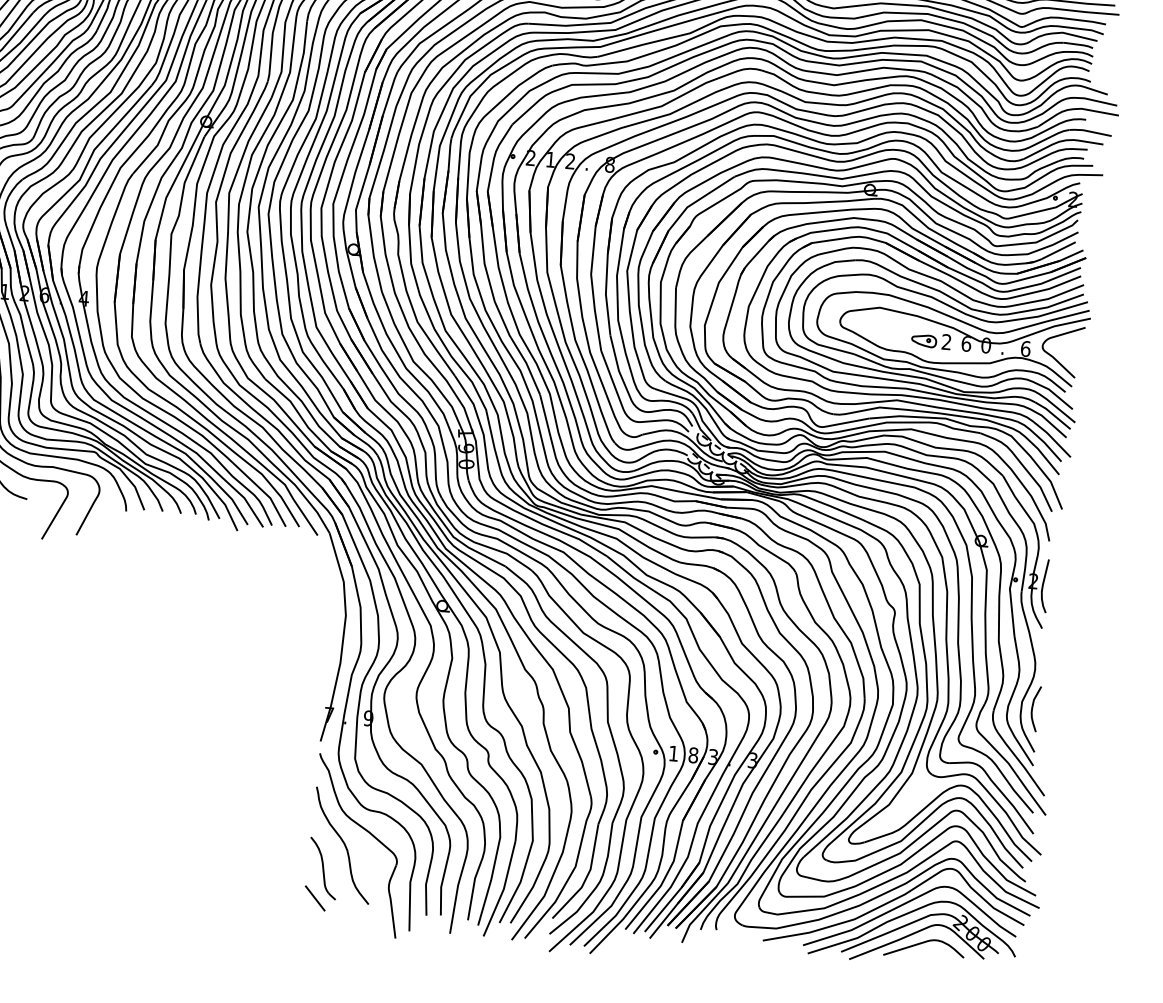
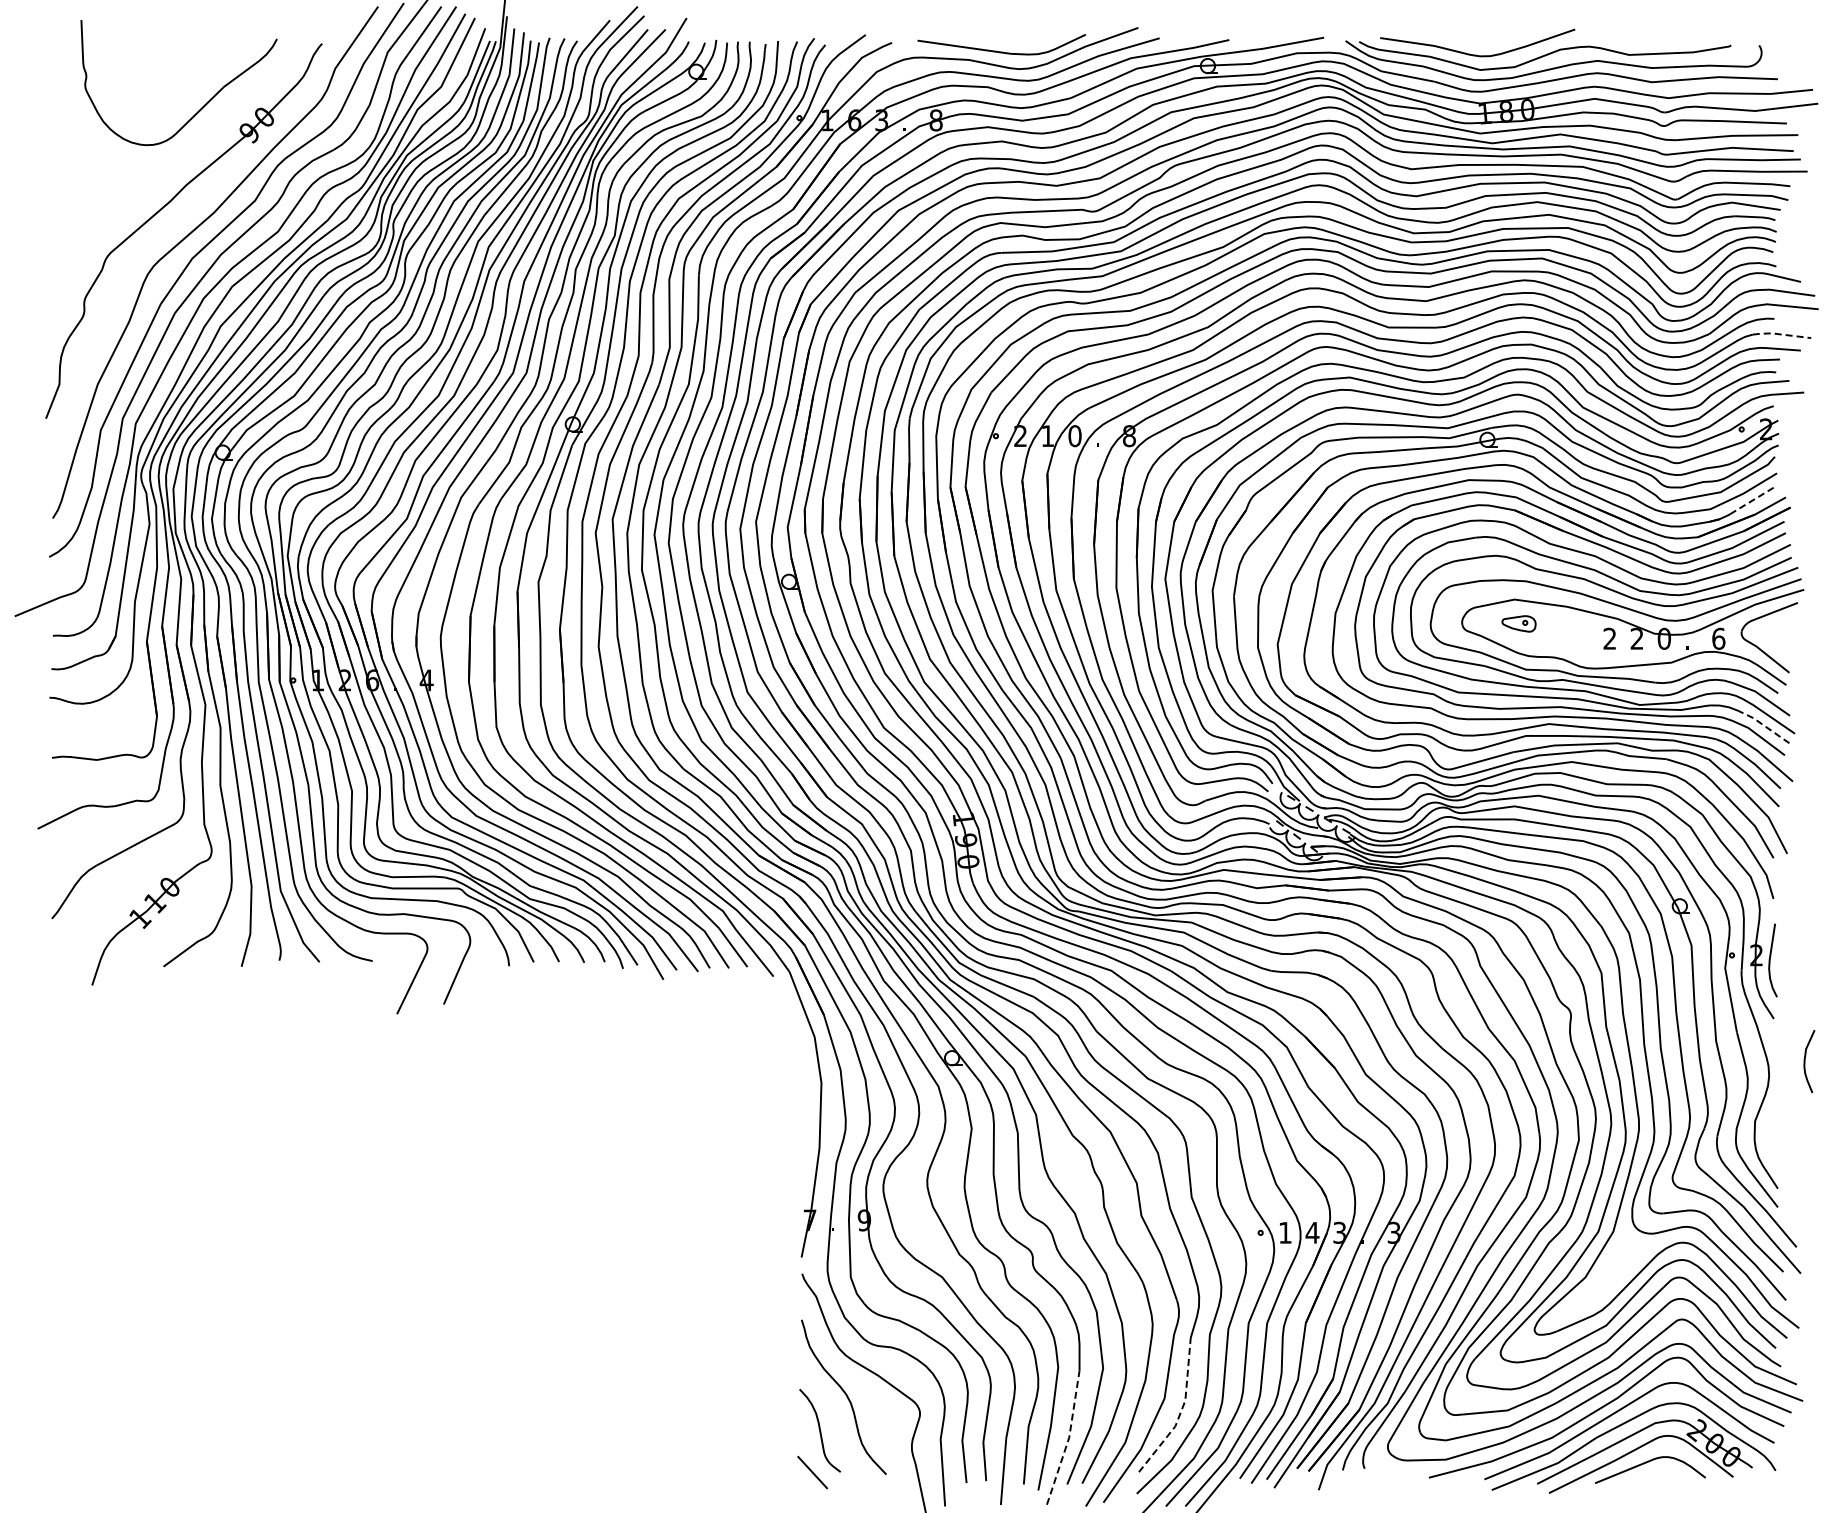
line: (1089, 131) -> (1780, 334), solid -> dashed
text: (570, 161) -> (1074, 436), 2 -> 0
line: (1058, 250) -> (1752, 500), solid -> dashed
part: (923, 340) -> (1518, 623), moved
text: (965, 343) -> (1636, 638), 6 -> 2
line: (1052, 413) -> (1763, 724), solid -> dashed
curve: (1032, 708) -> (1805, 1061), moved
text: (693, 755) -> (1312, 1232), 8 -> 4
line: (587, 877) -> (1181, 1411), solid -> dashed
line: (503, 889) -> (1068, 1438), solid -> dashed

